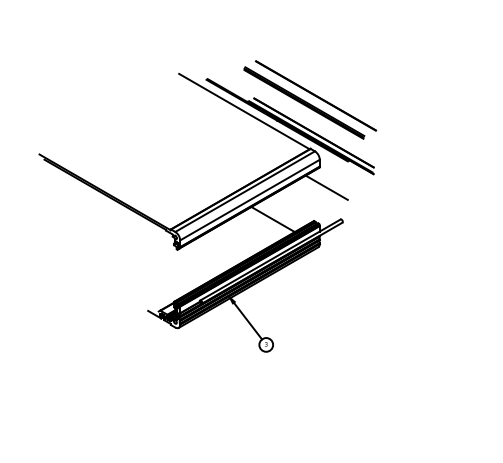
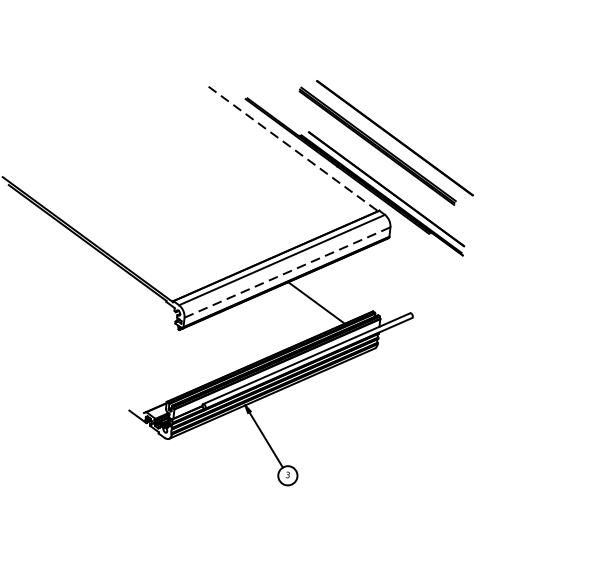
line: (244, 111) -> (293, 148), solid -> dashed
line: (326, 187) -> (395, 266), removed
line: (250, 200) -> (288, 273), solid -> dashed

